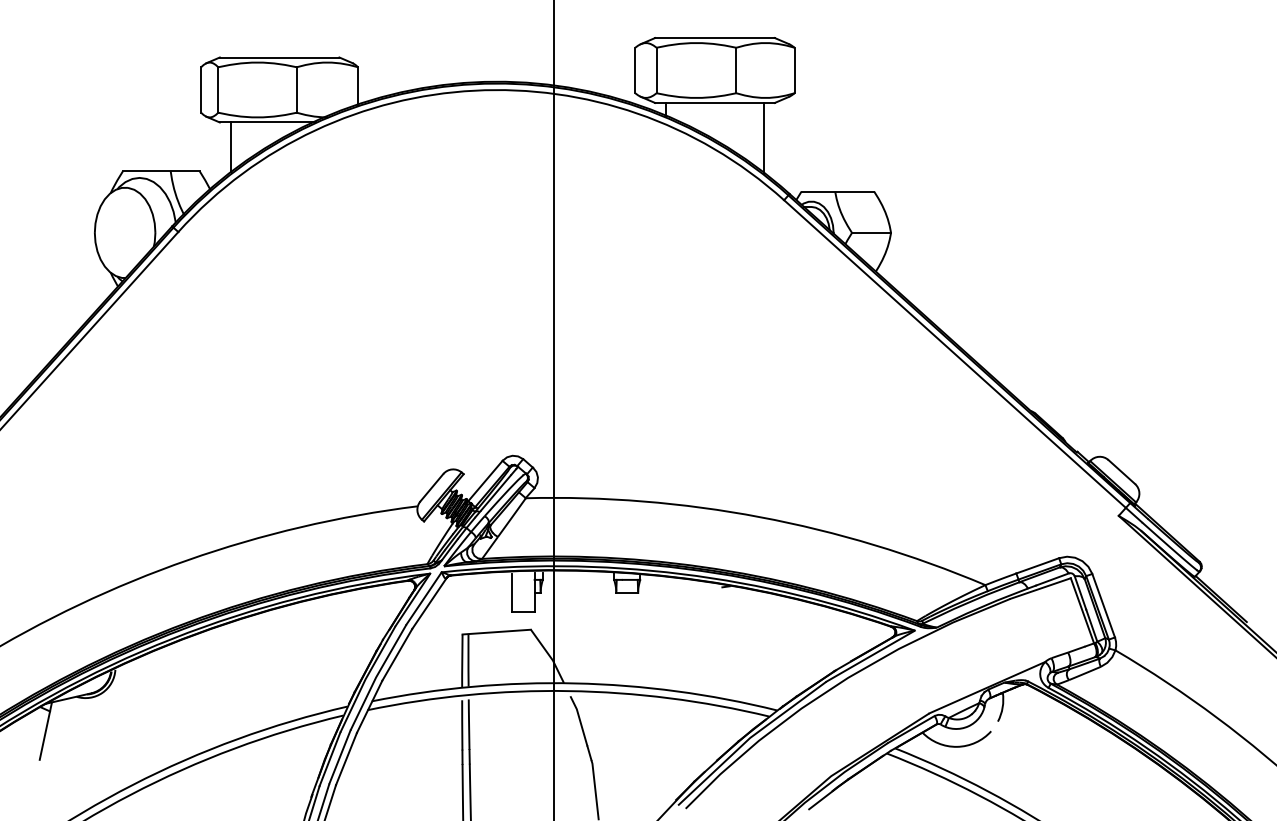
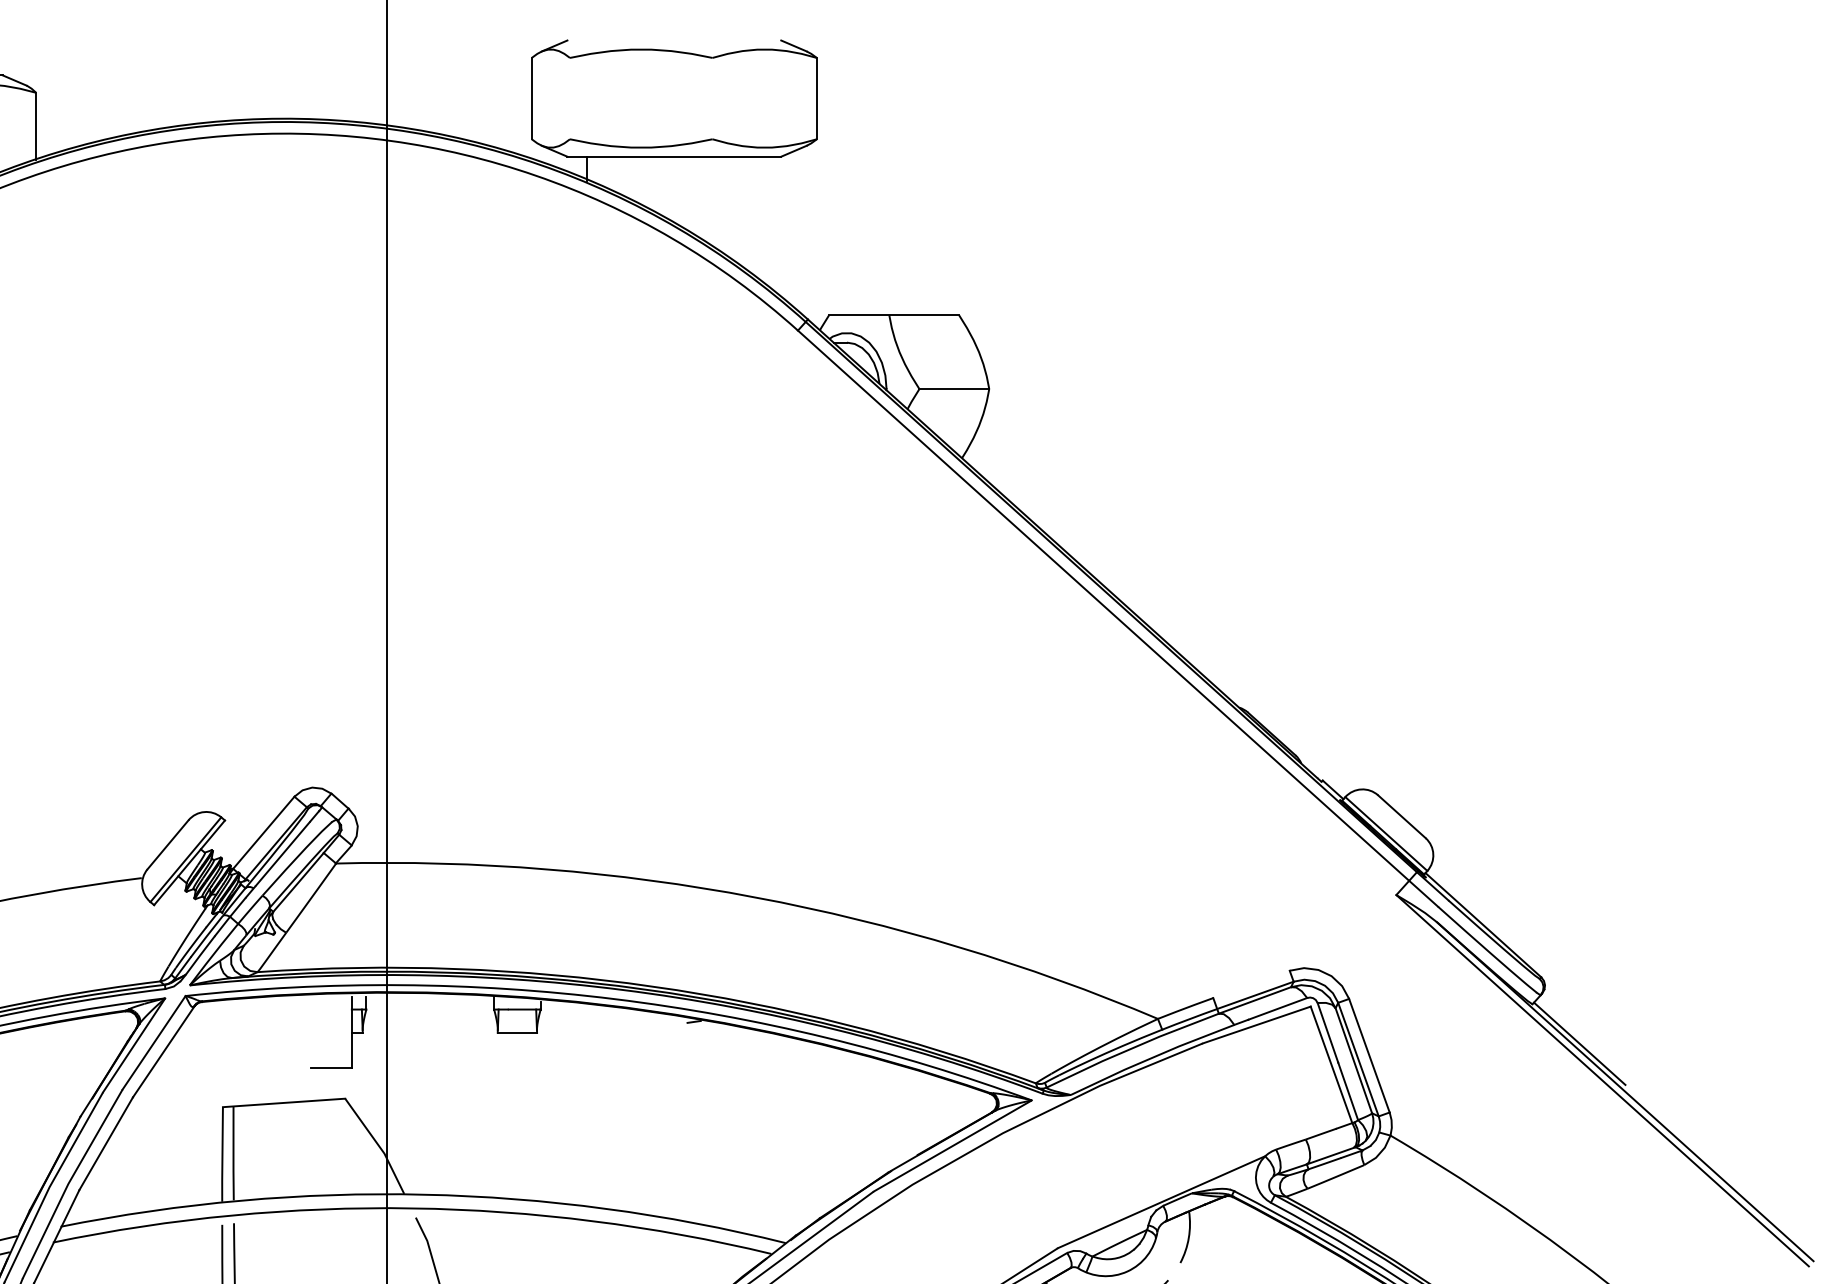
line: (714, 38) -> (673, 41), removed
line: (656, 70) -> (569, 98), removed
line: (736, 70) -> (712, 98), removed
line: (763, 138) -> (761, 220), removed
line: (1037, 565) -> (1251, 983), removed
line: (511, 592) -> (310, 1032), removed

